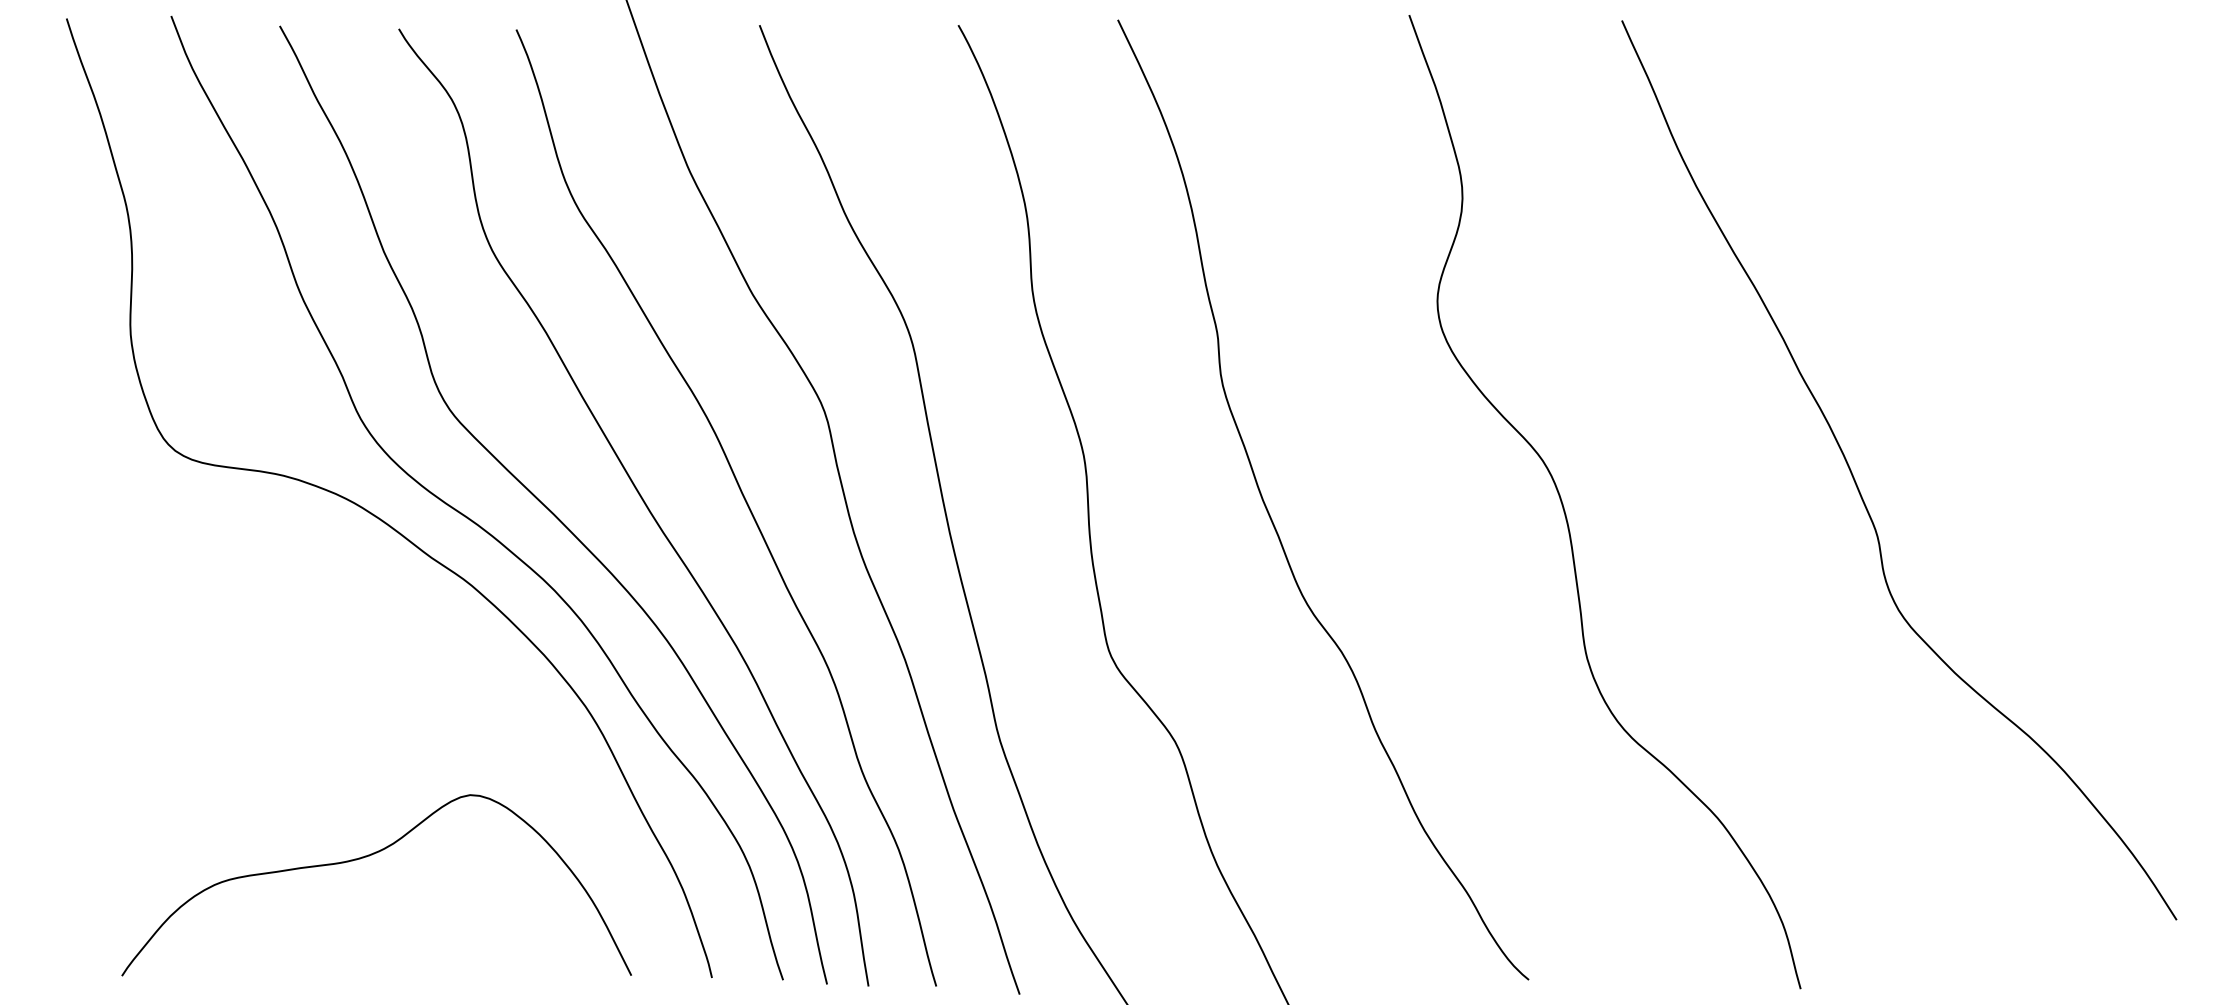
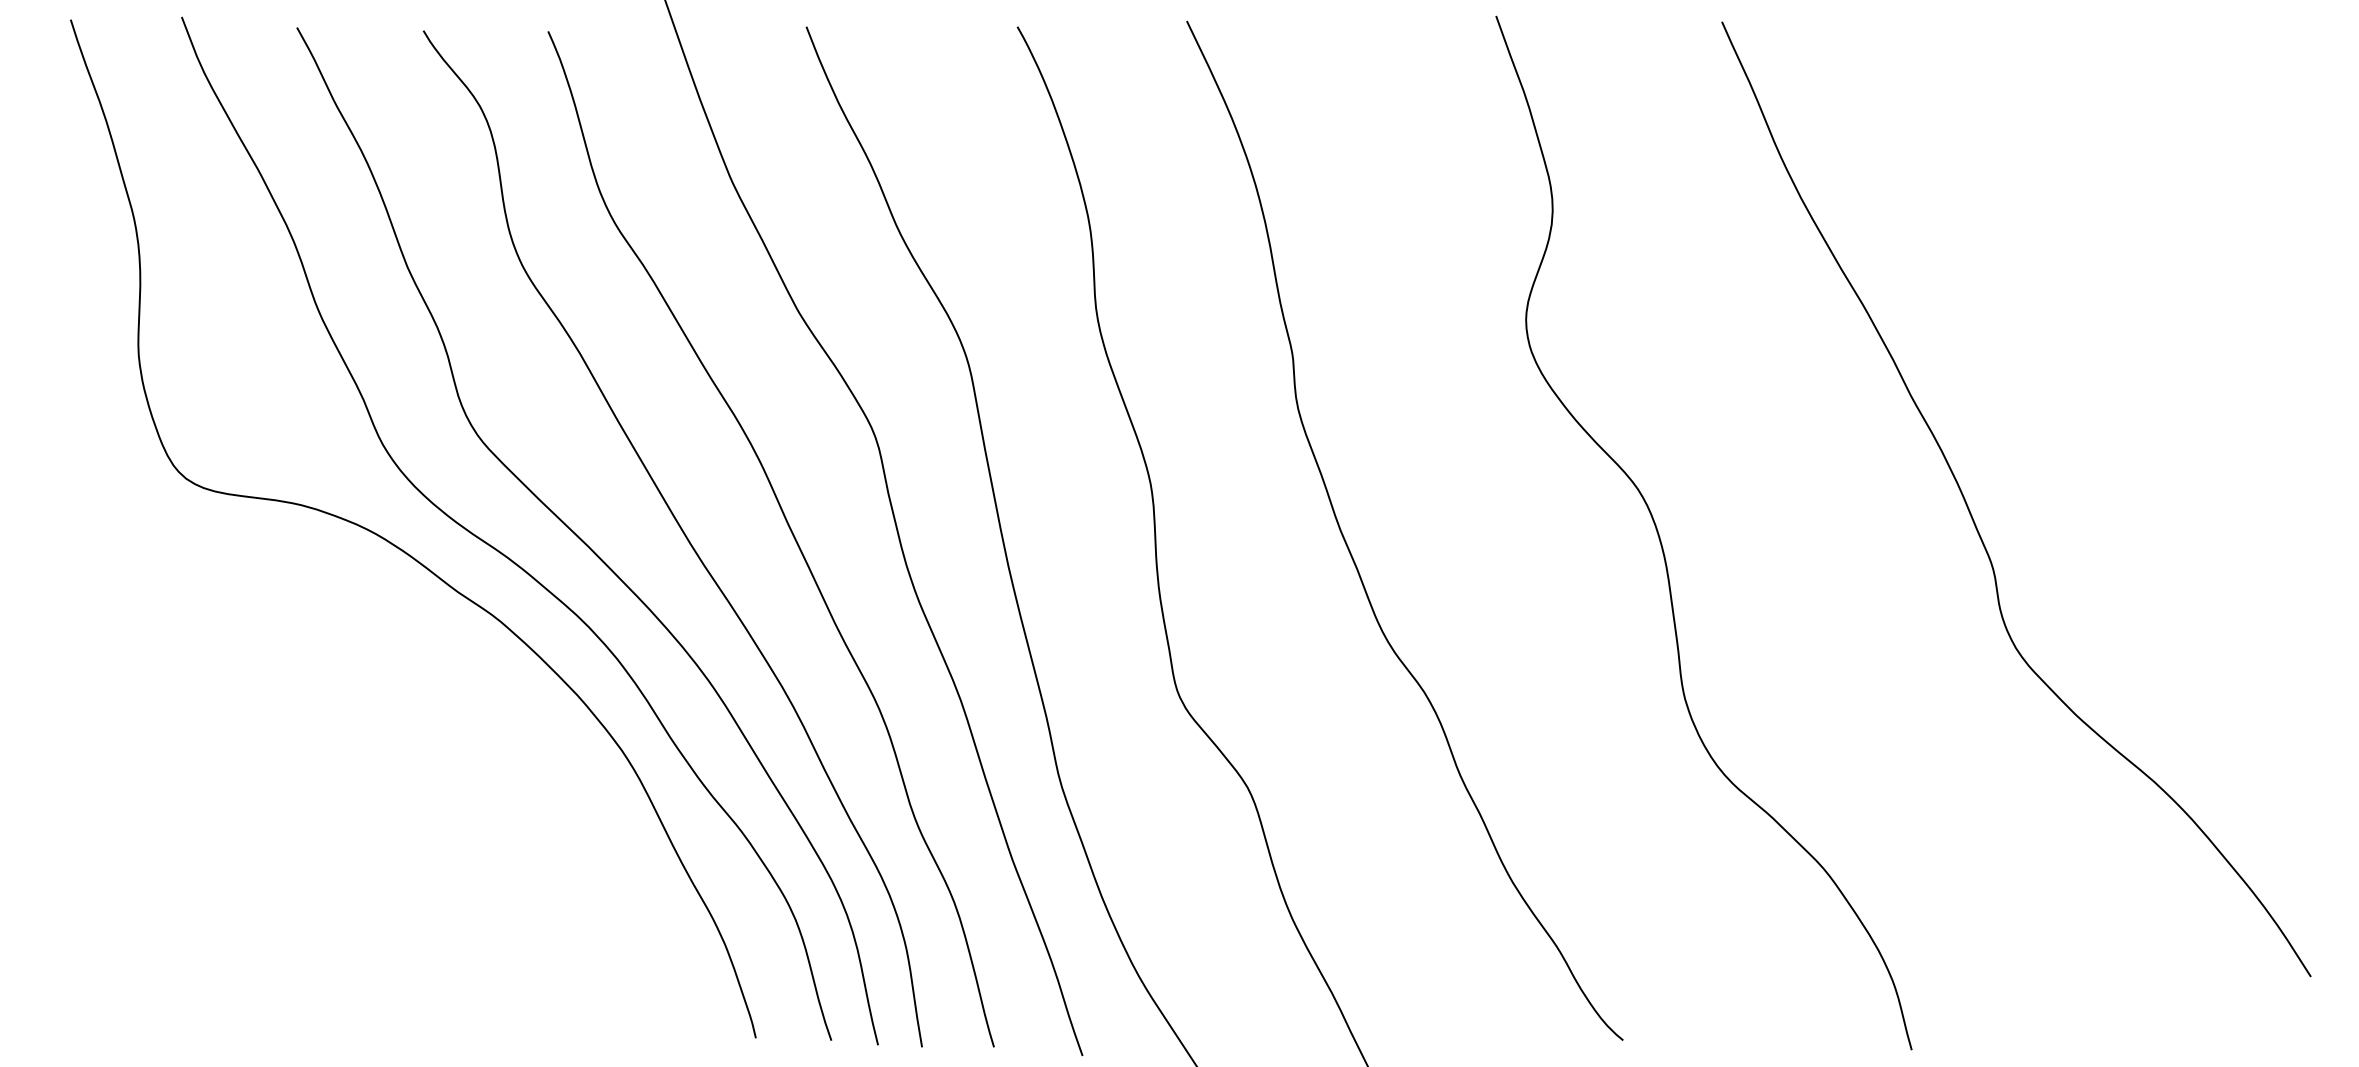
curve: (365, 857) -> (388, 910), removed

